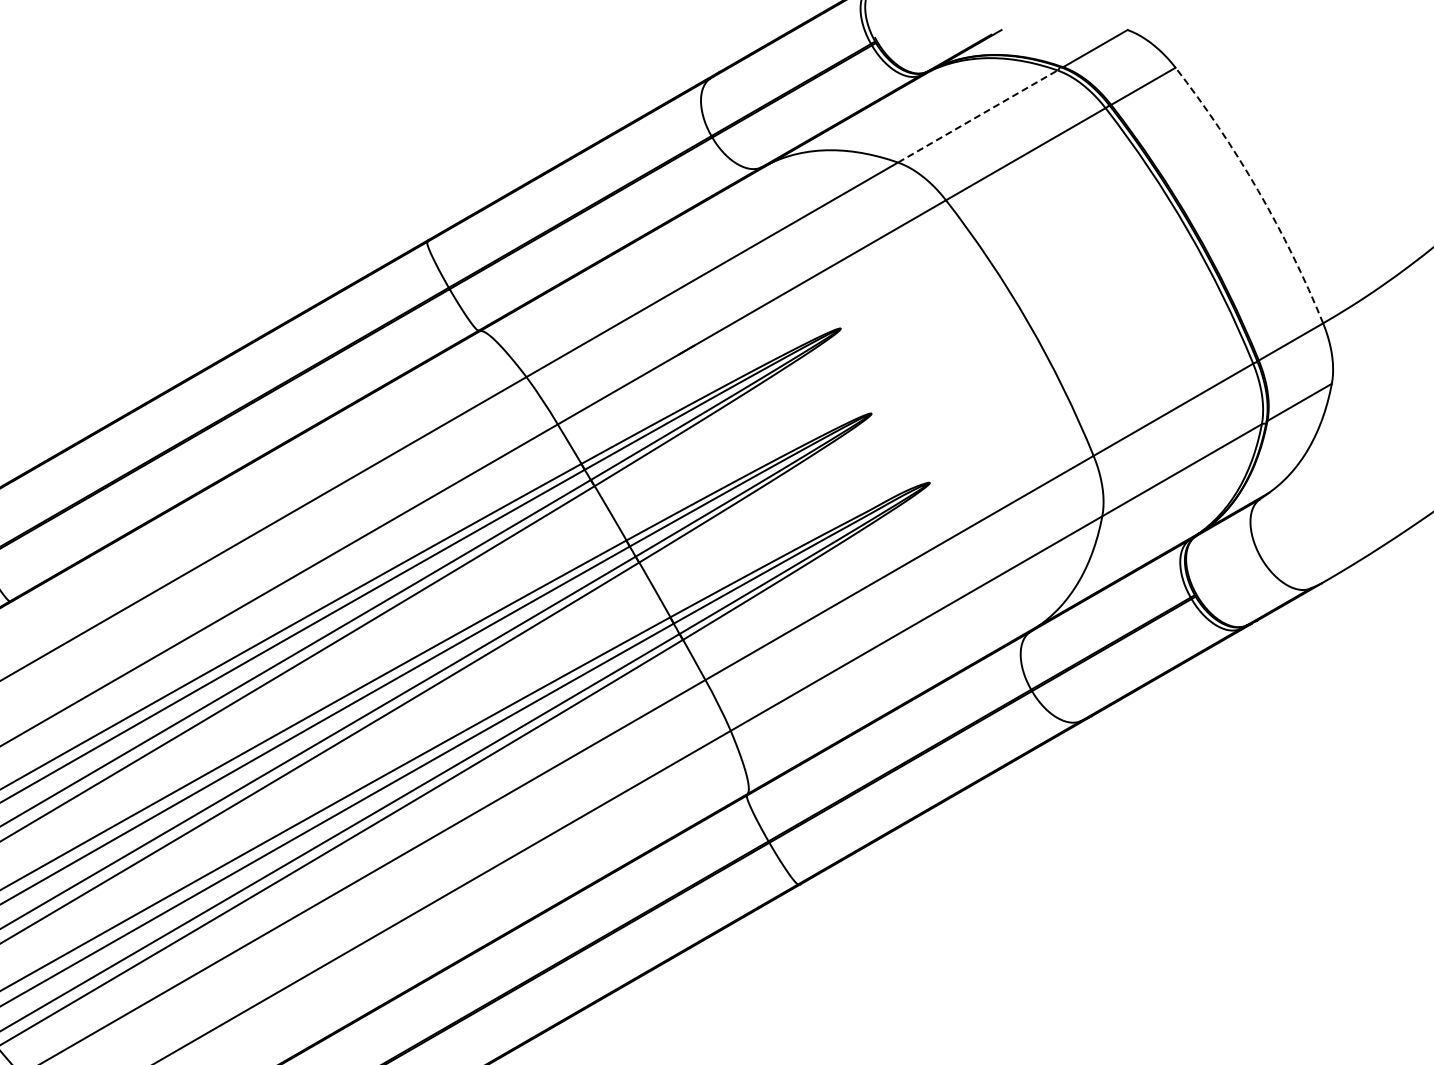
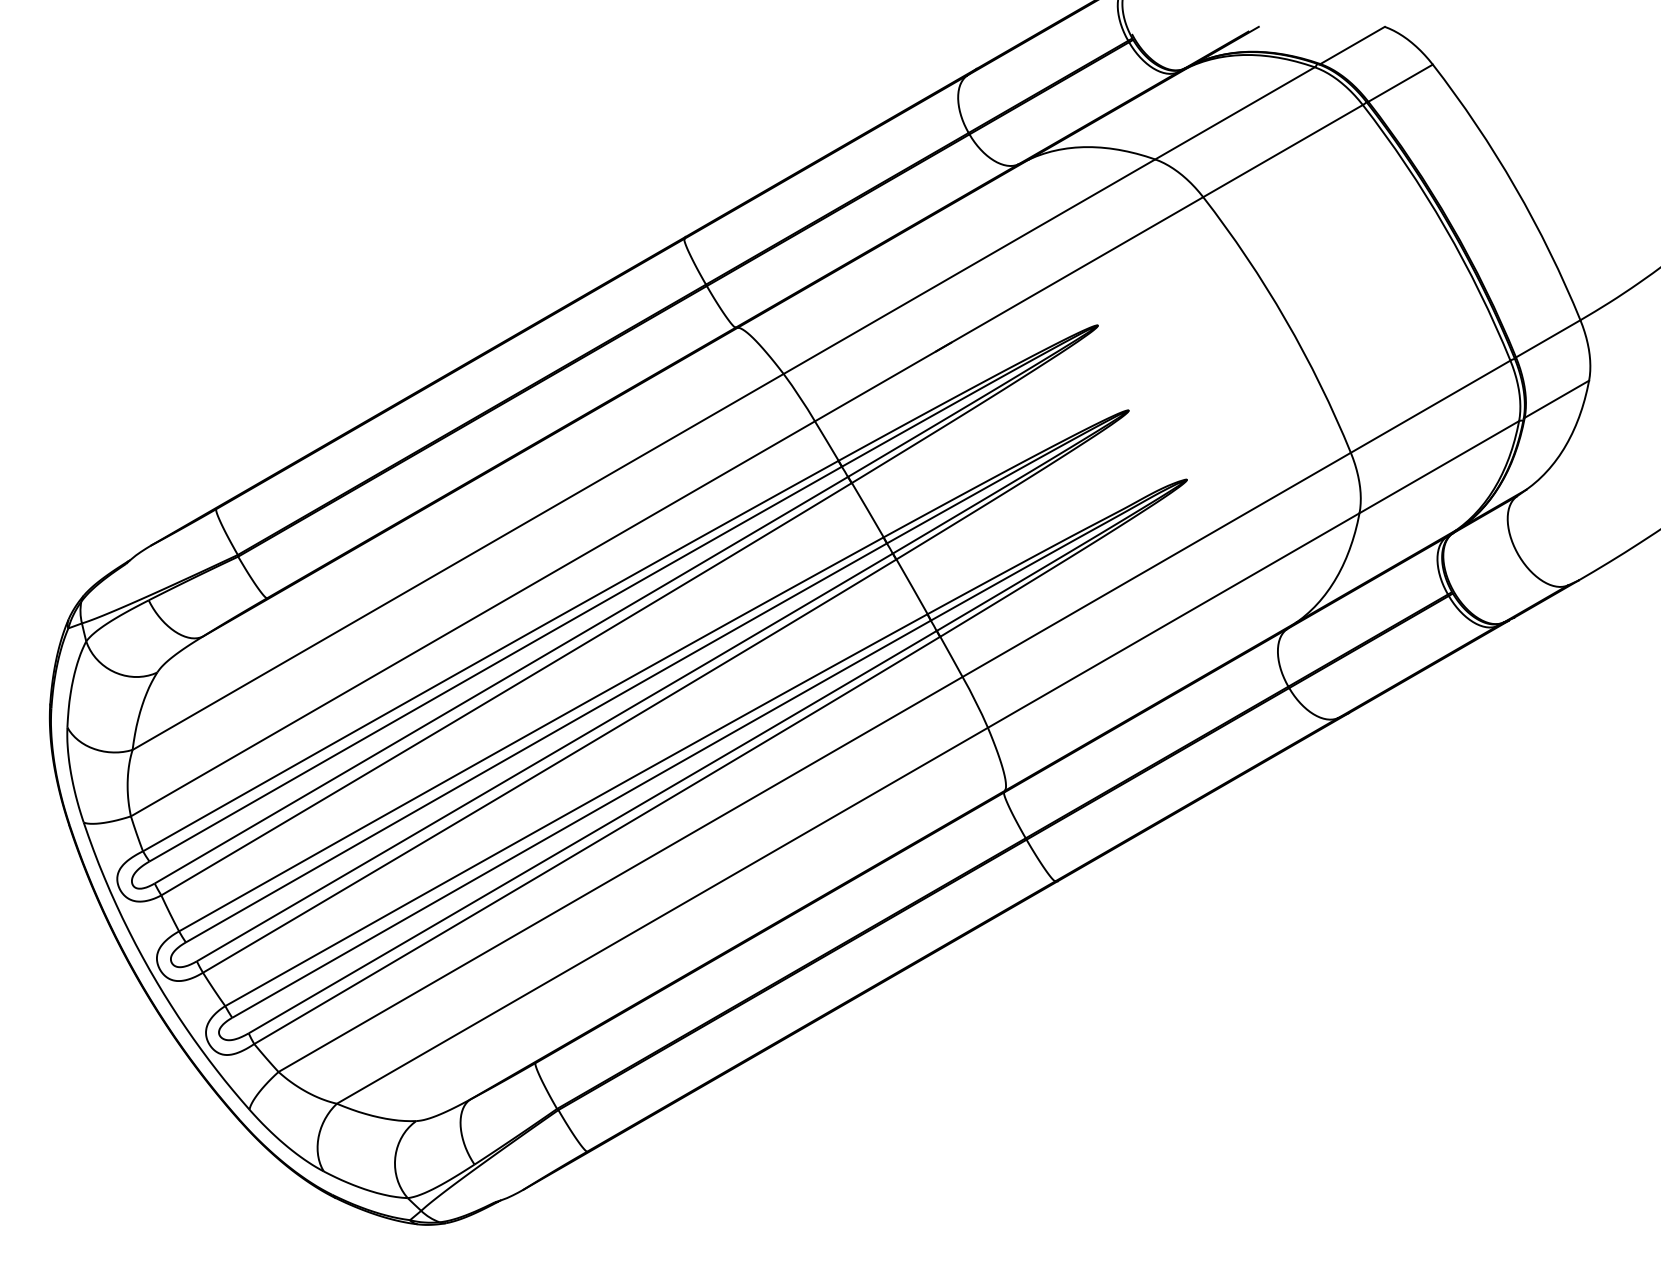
line: (978, 116) -> (1235, 113), dashed -> solid
arc: (1258, 190) -> (1515, 187), dashed -> solid

